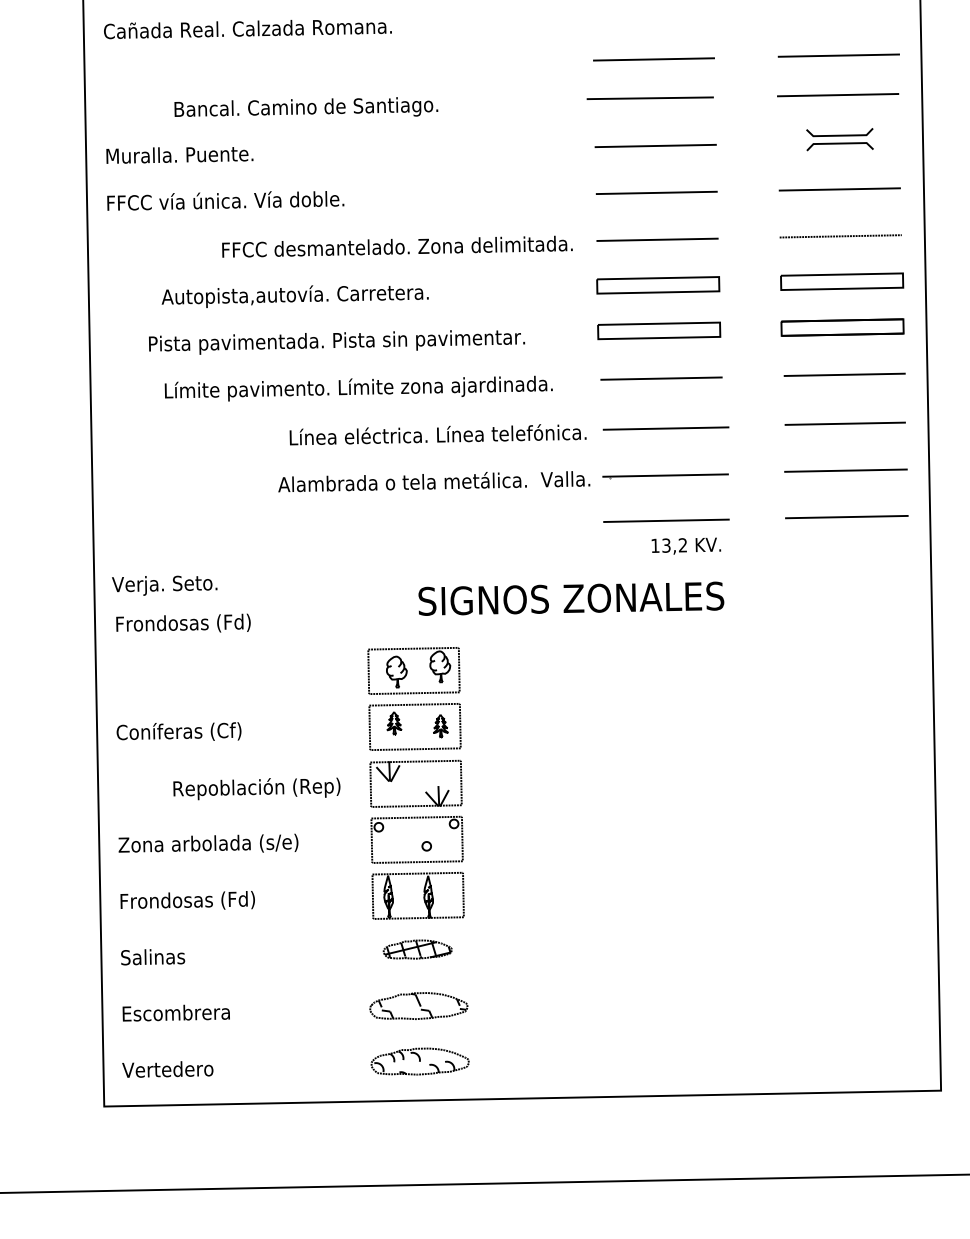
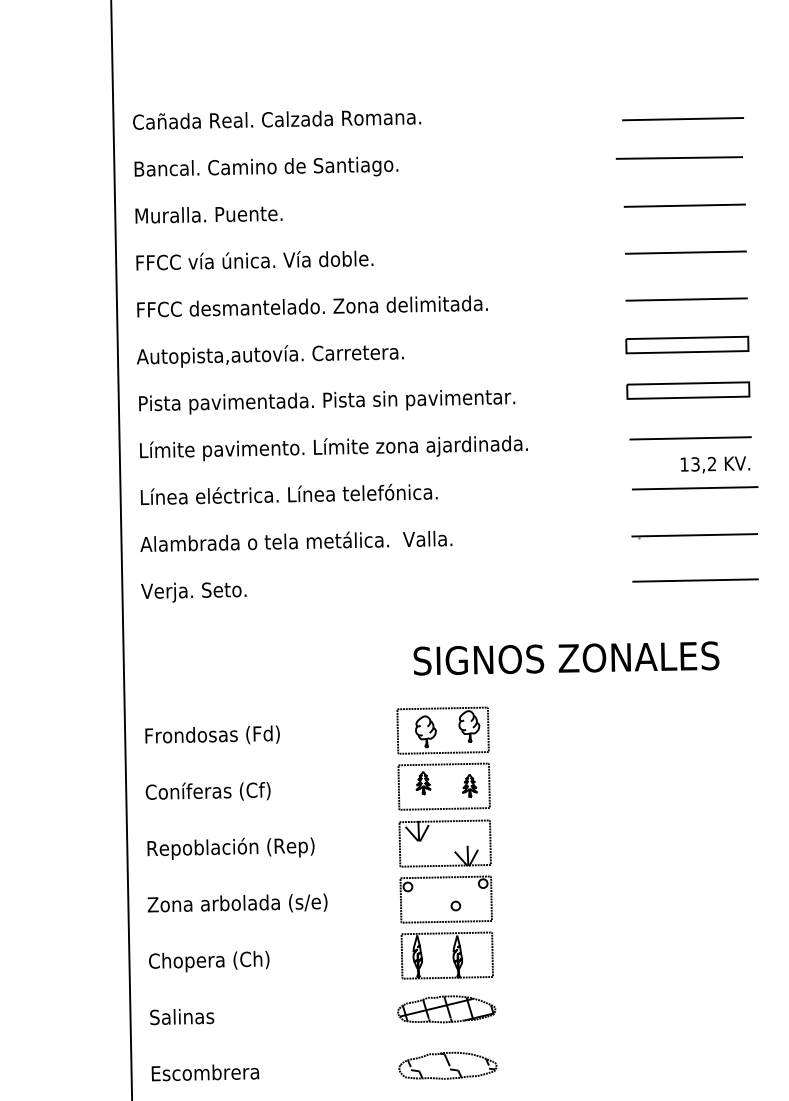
text: (247, 29) -> (276, 120), moved
text: (306, 106) -> (266, 166), moved
text: (397, 246) -> (312, 306), moved
text: (294, 296) -> (269, 356), moved
text: (336, 342) -> (326, 402), moved
text: (358, 388) -> (333, 448), moved
text: (437, 434) -> (288, 494), moved
text: (434, 481) -> (296, 541), moved
text: (685, 545) -> (714, 464), moved
text: (164, 585) -> (193, 592), moved
text: (571, 598) -> (566, 658), moved
text: (183, 622) -> (212, 734), moved
text: (256, 788) -> (230, 848), moved
text: (186, 901) -> (215, 961), Frondosas (Fd) -> Chopera (Ch)
part: (417, 949) -> (446, 1009), size x1.43

